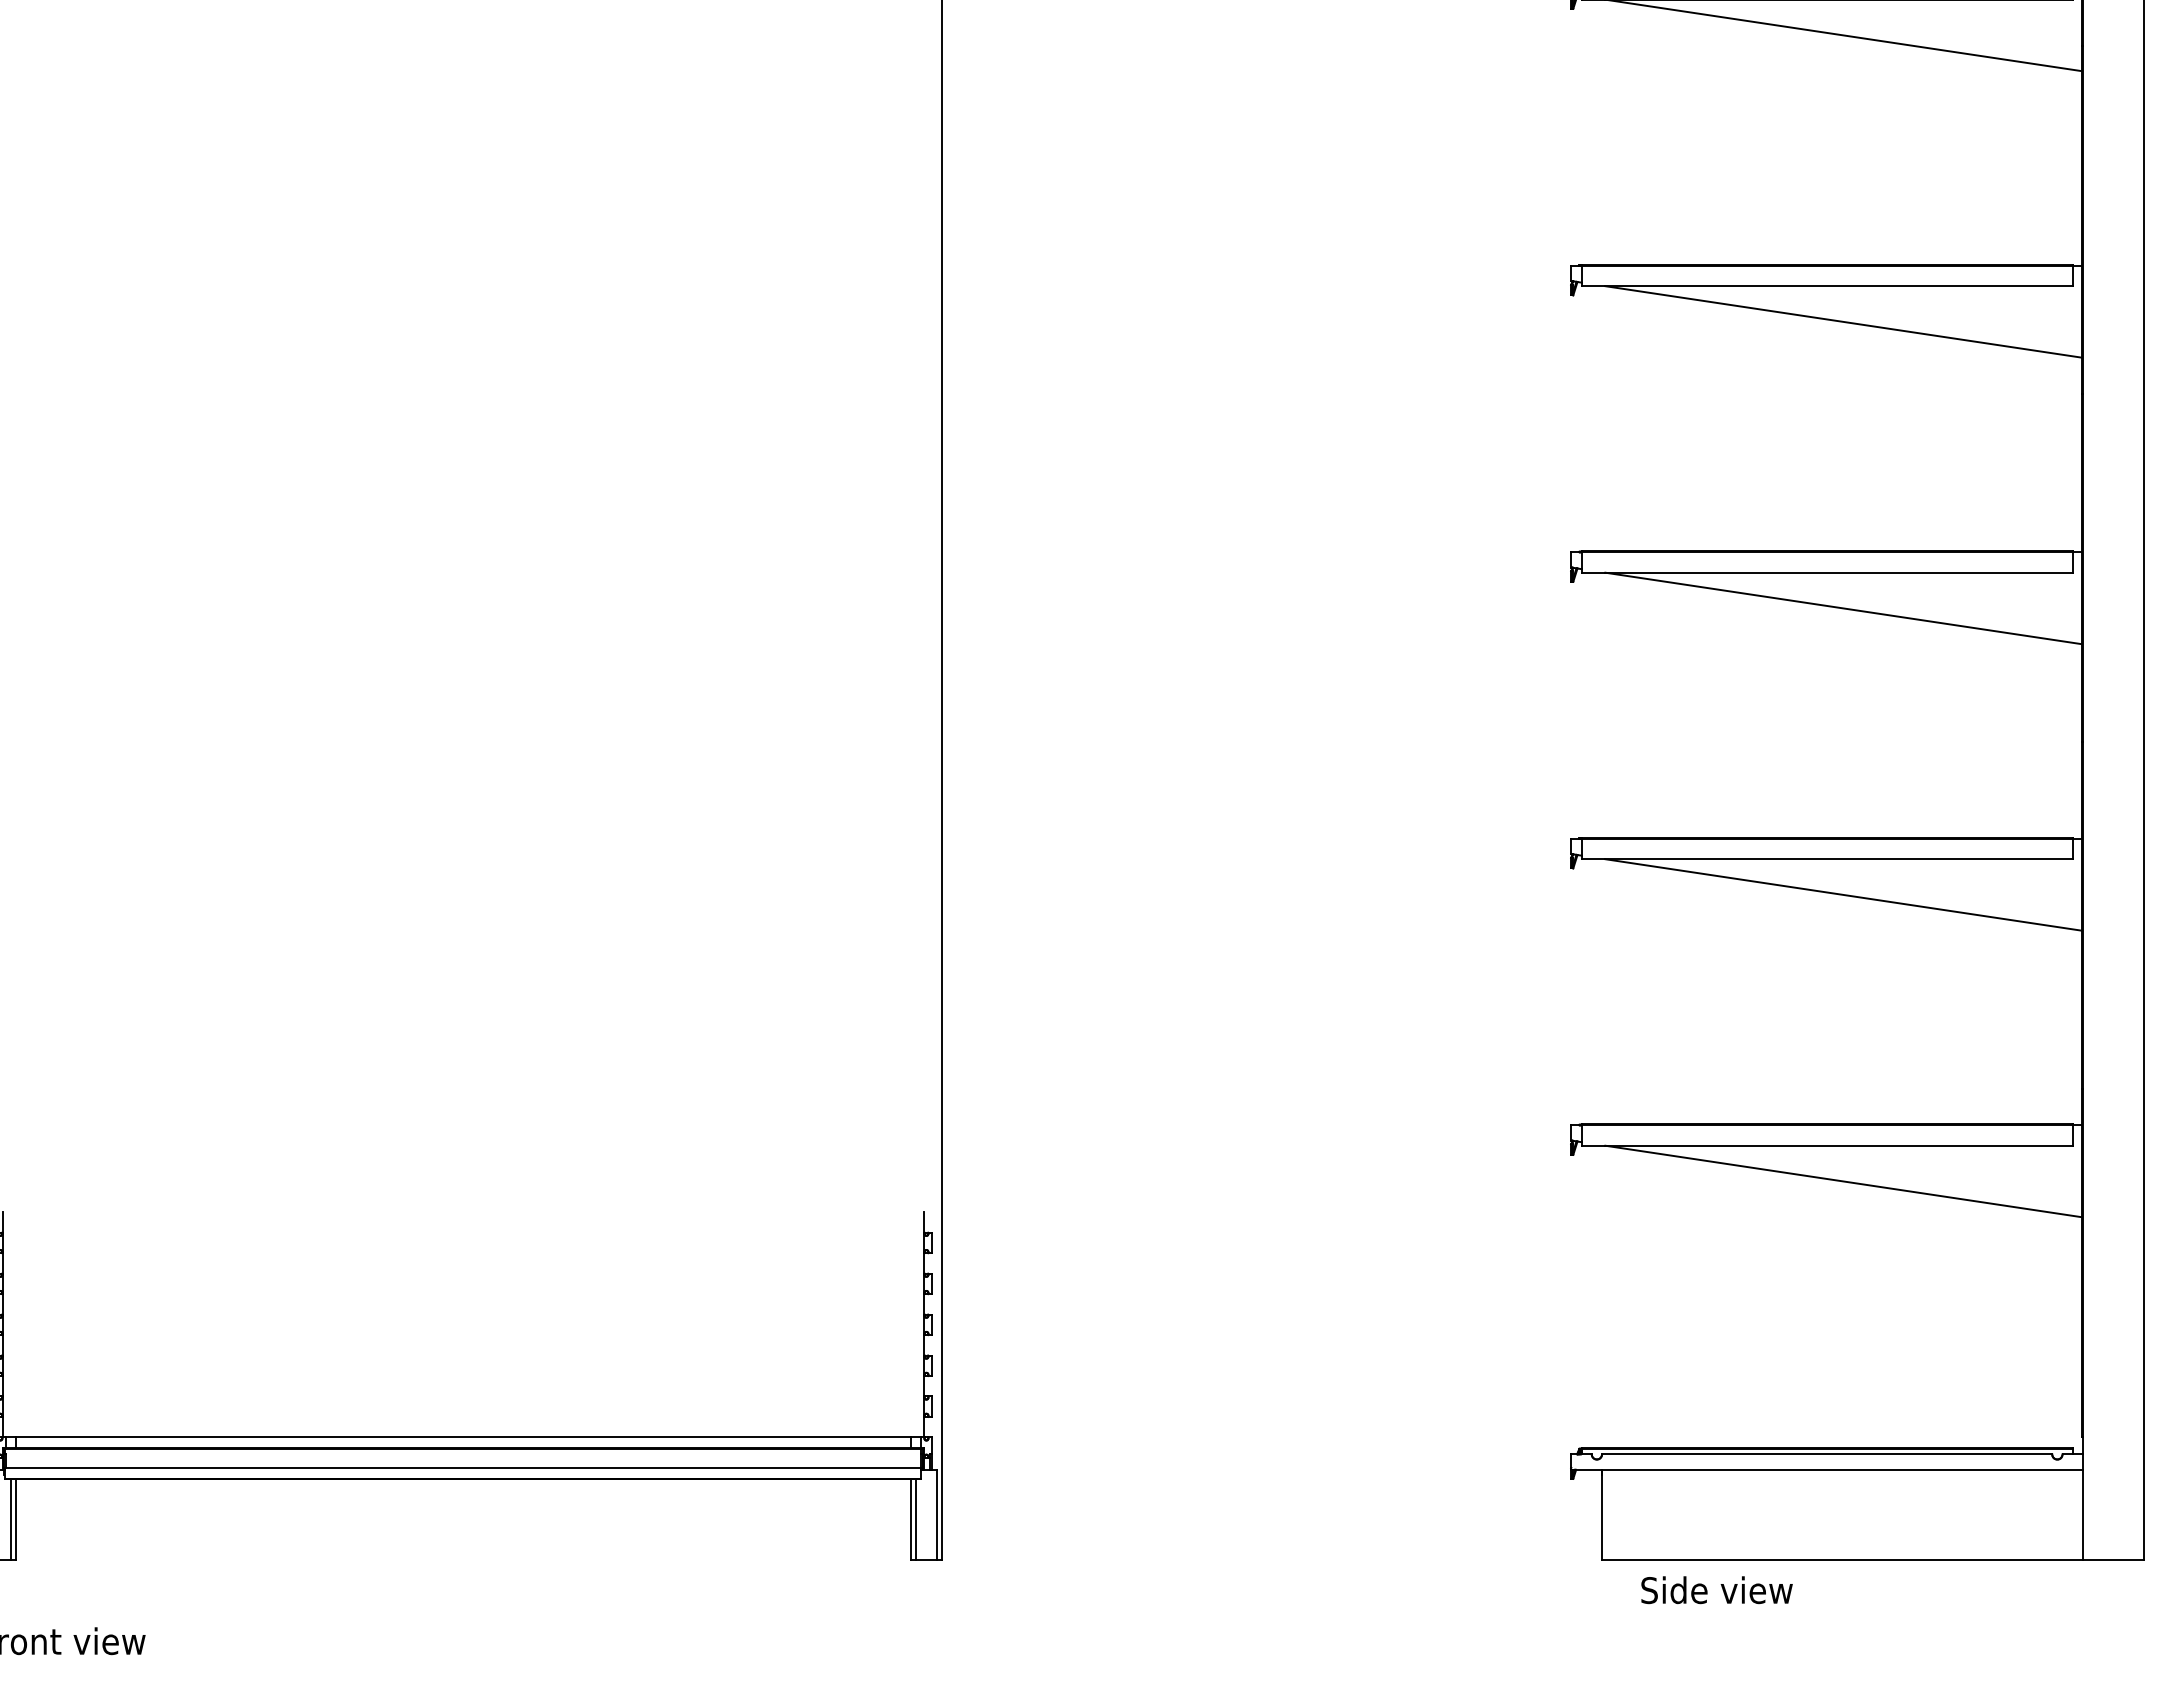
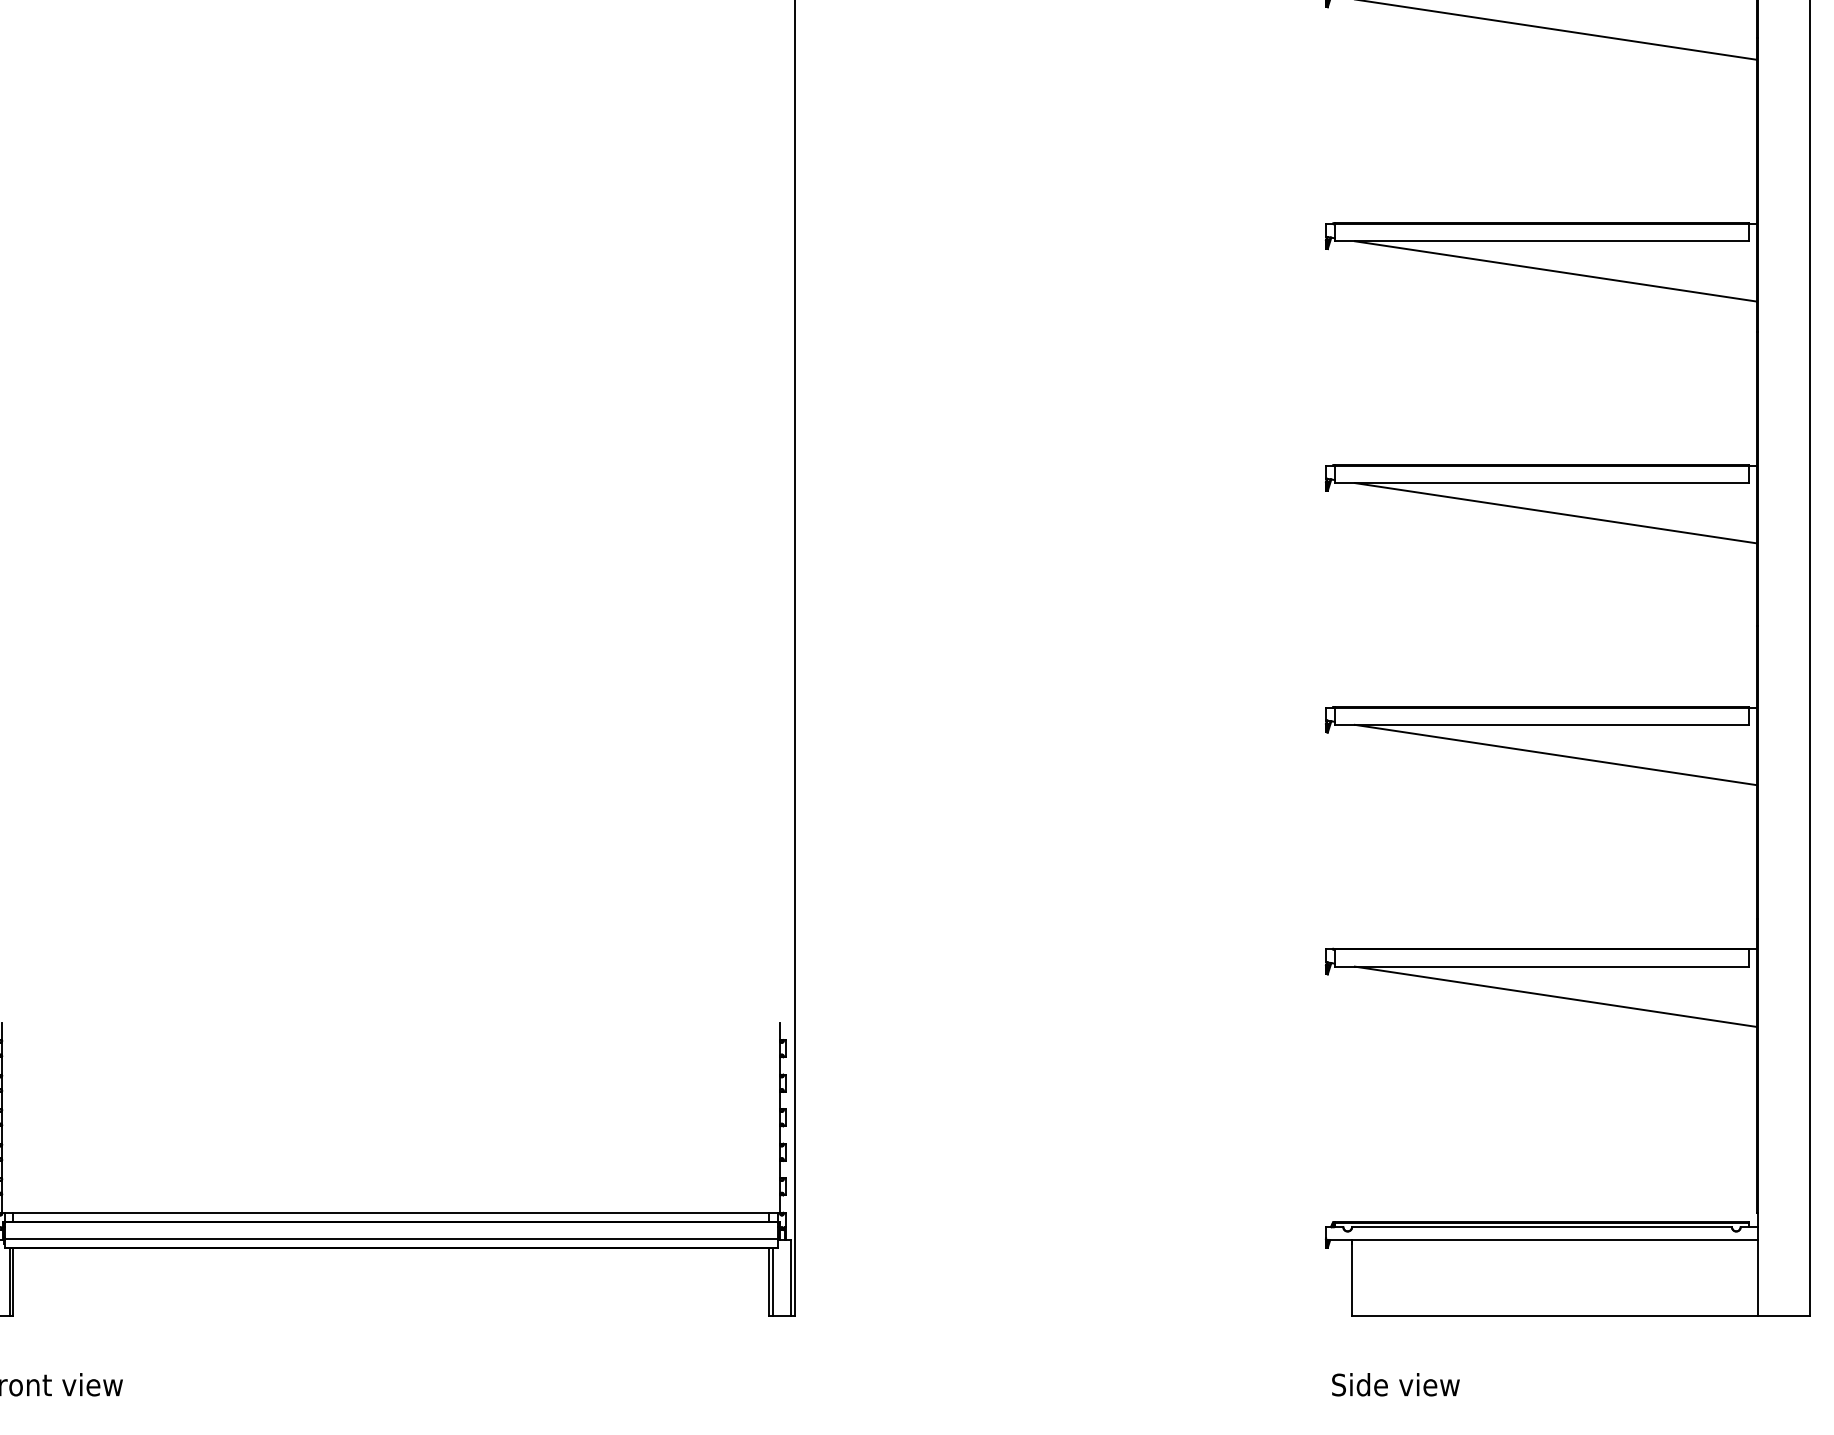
text: (1716, 1590) -> (1395, 1385), moved

